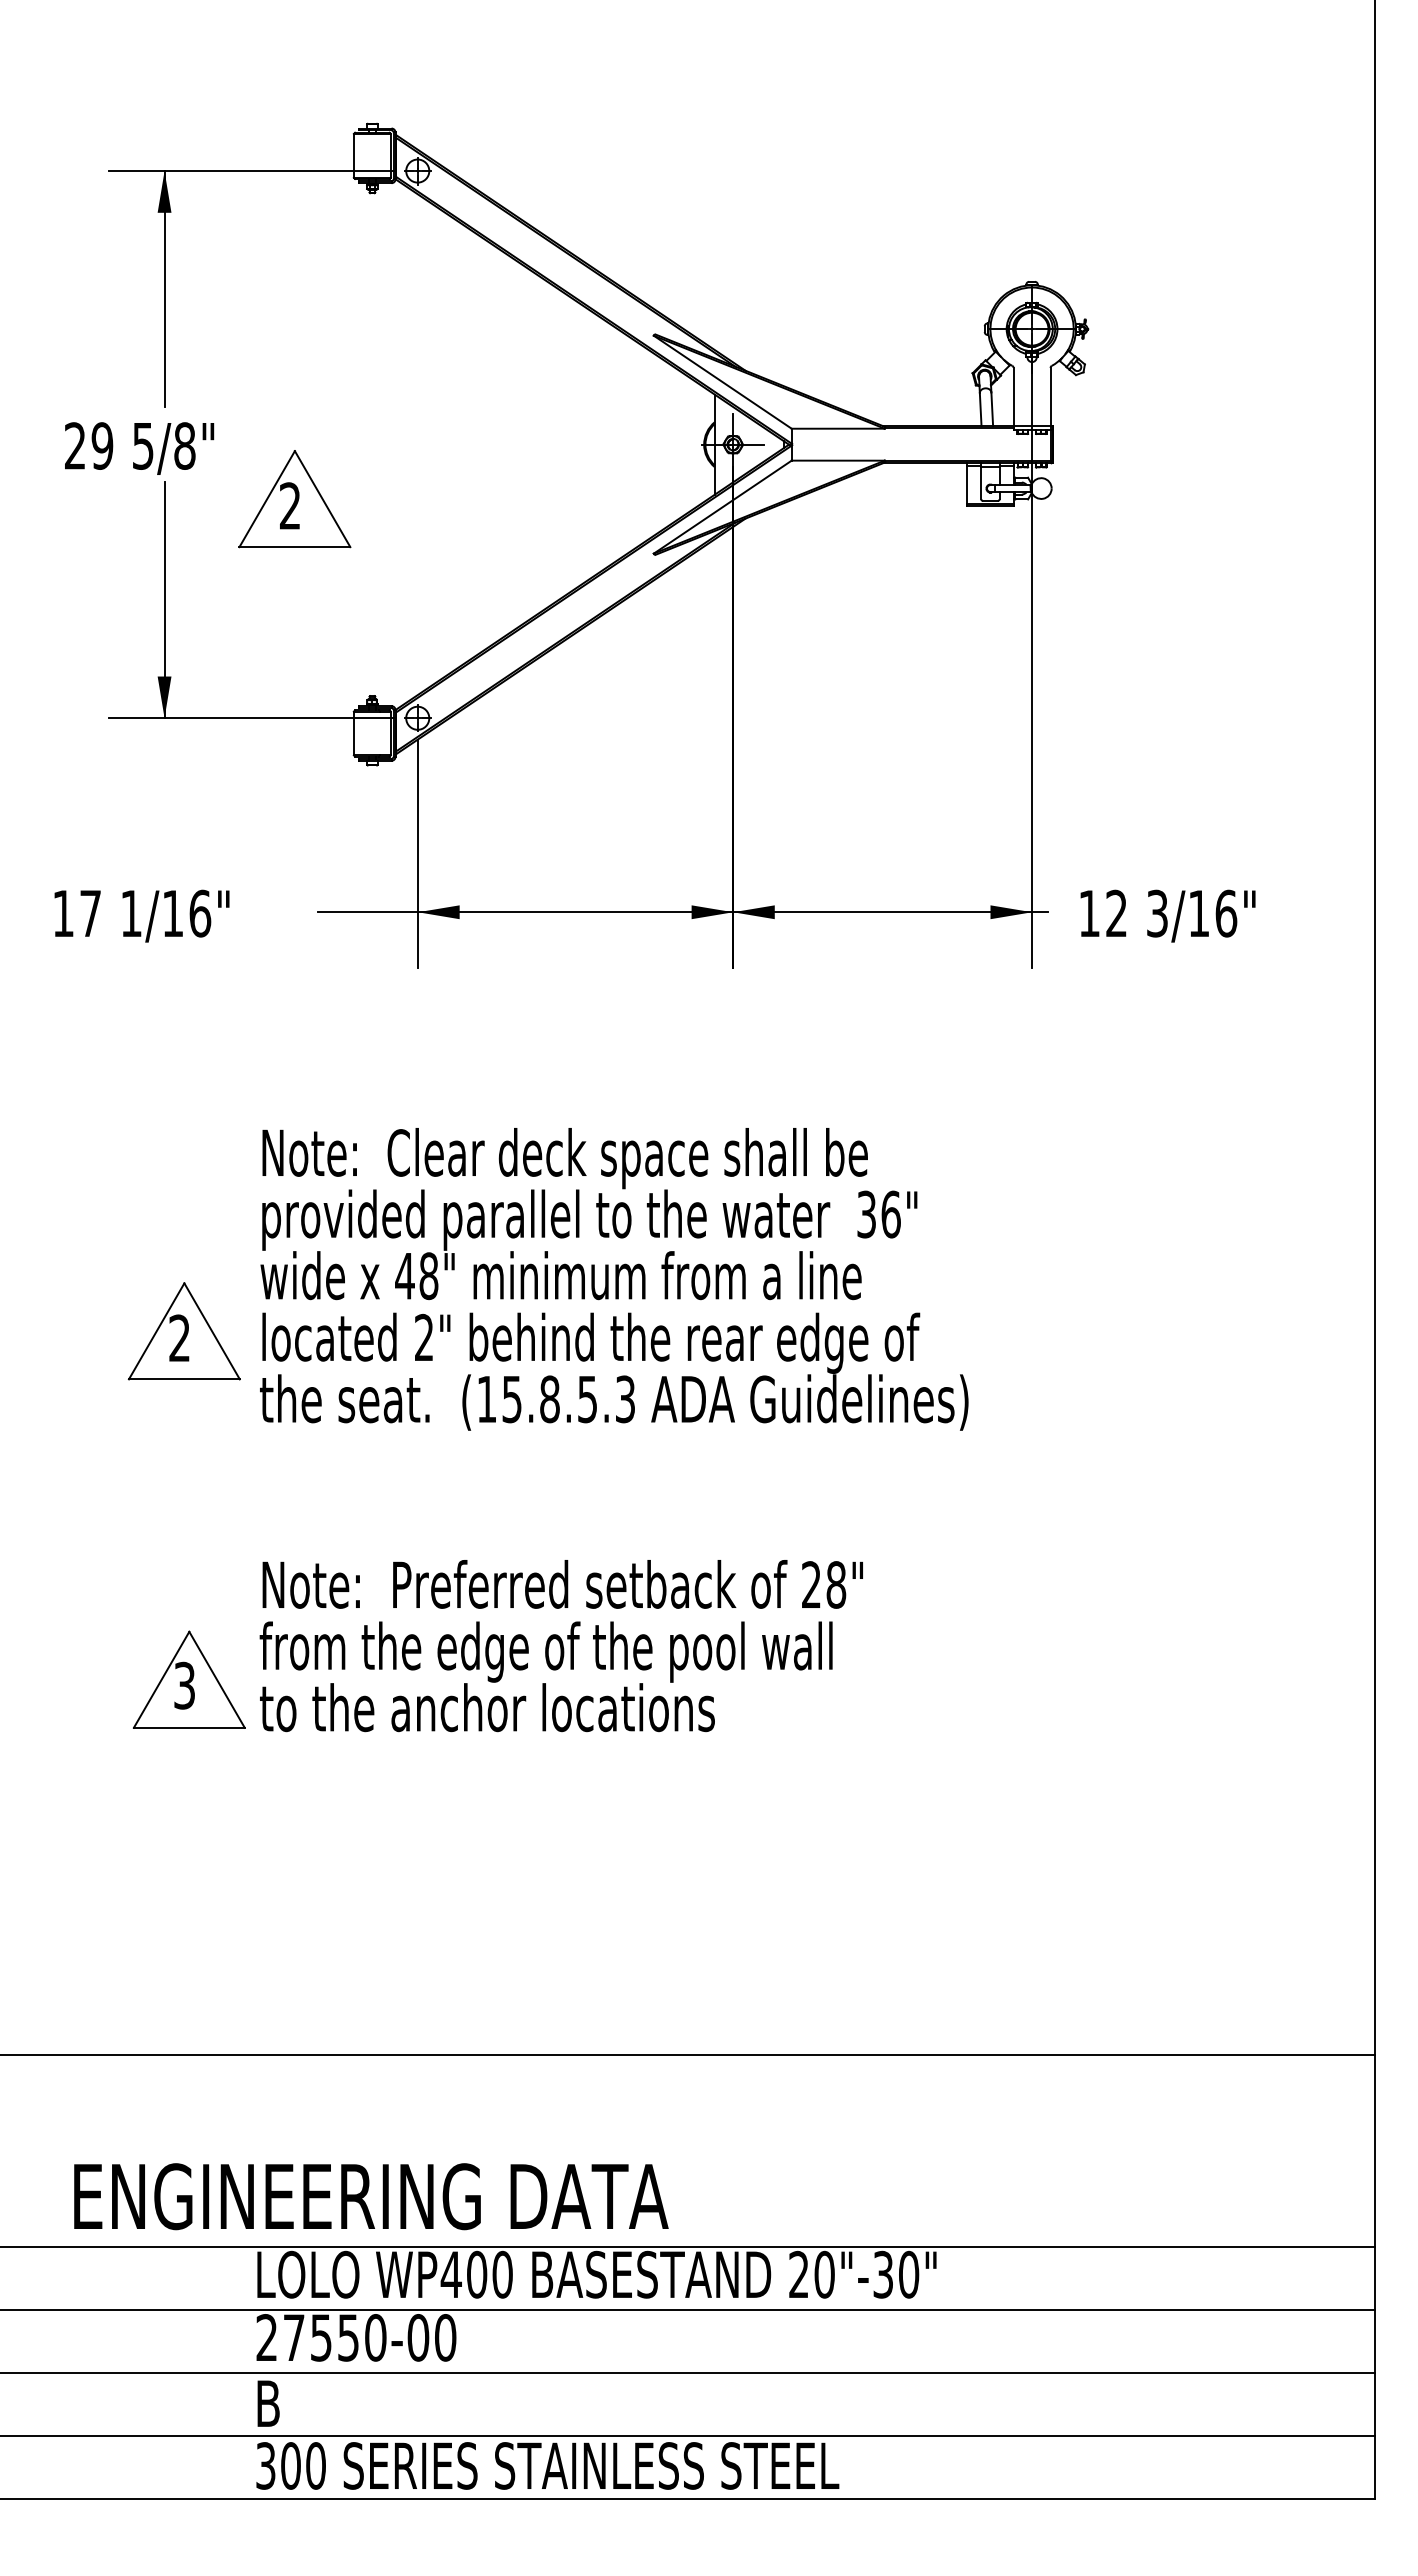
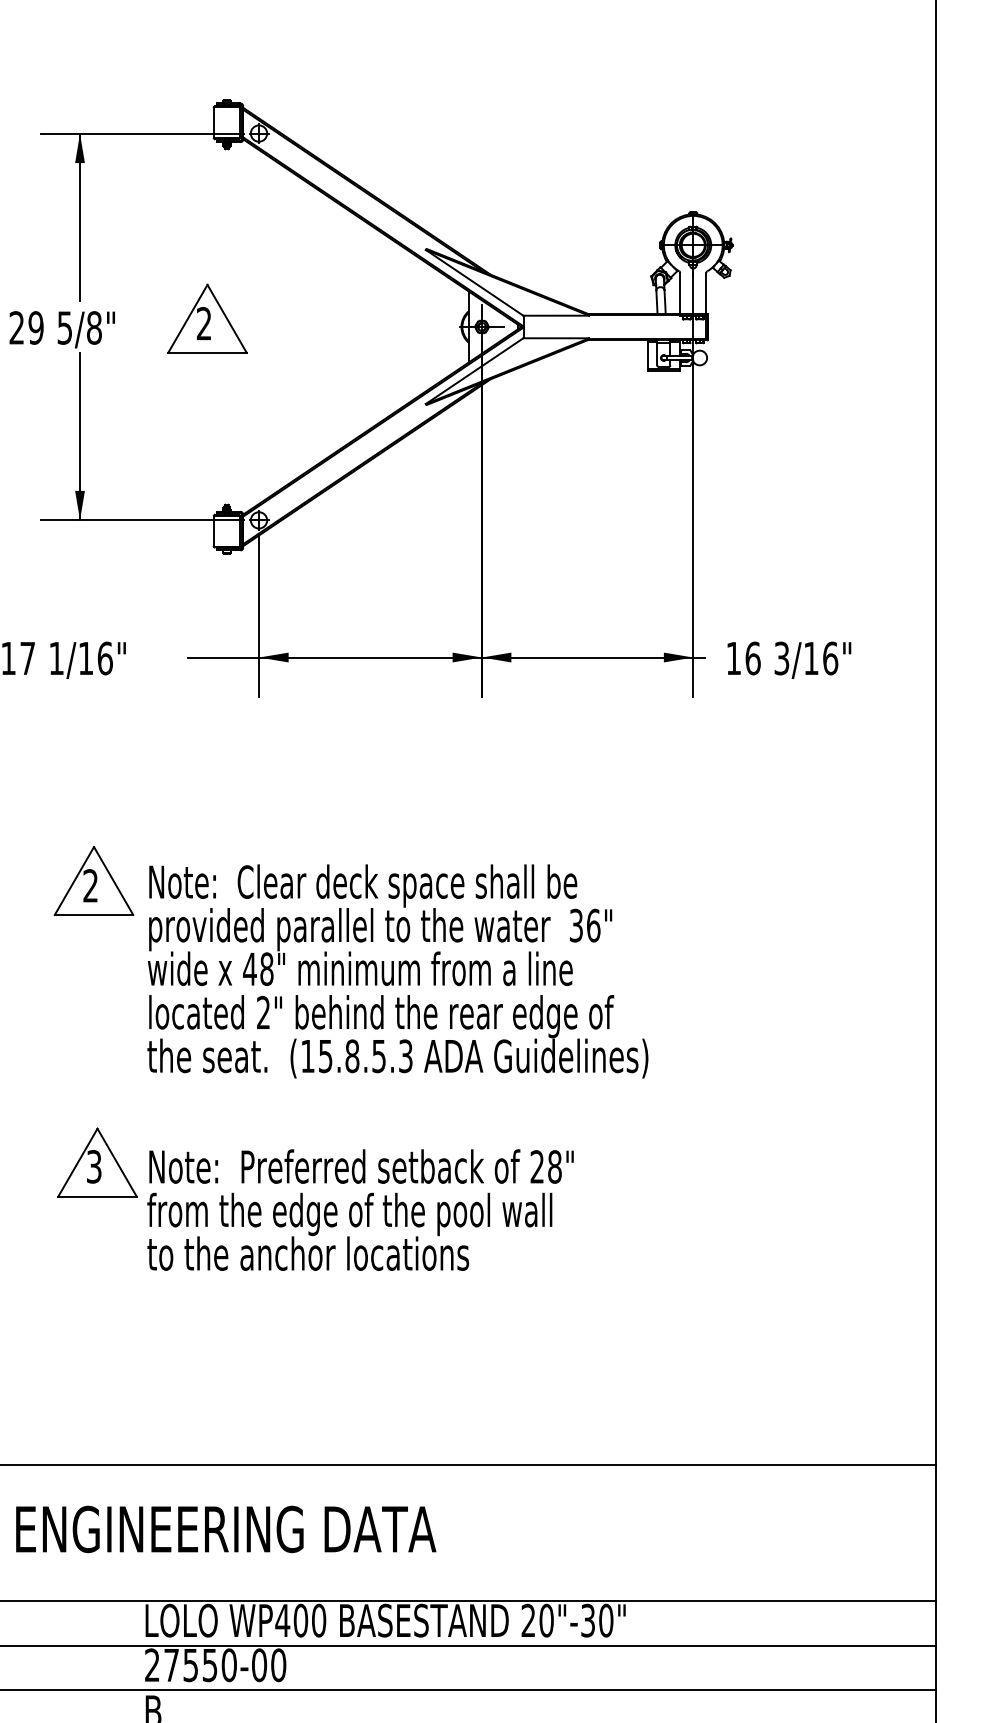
part: (294, 499) -> (207, 319), moved
text: (1116, 913) -> (752, 658), 12 -> 16
text: (614, 1279) -> (398, 971), moved
part: (183, 1331) -> (93, 881), moved
text: (560, 1646) -> (359, 1210), moved
part: (189, 1679) -> (97, 1162), moved
text: (371, 2196) -> (226, 1529), moved

